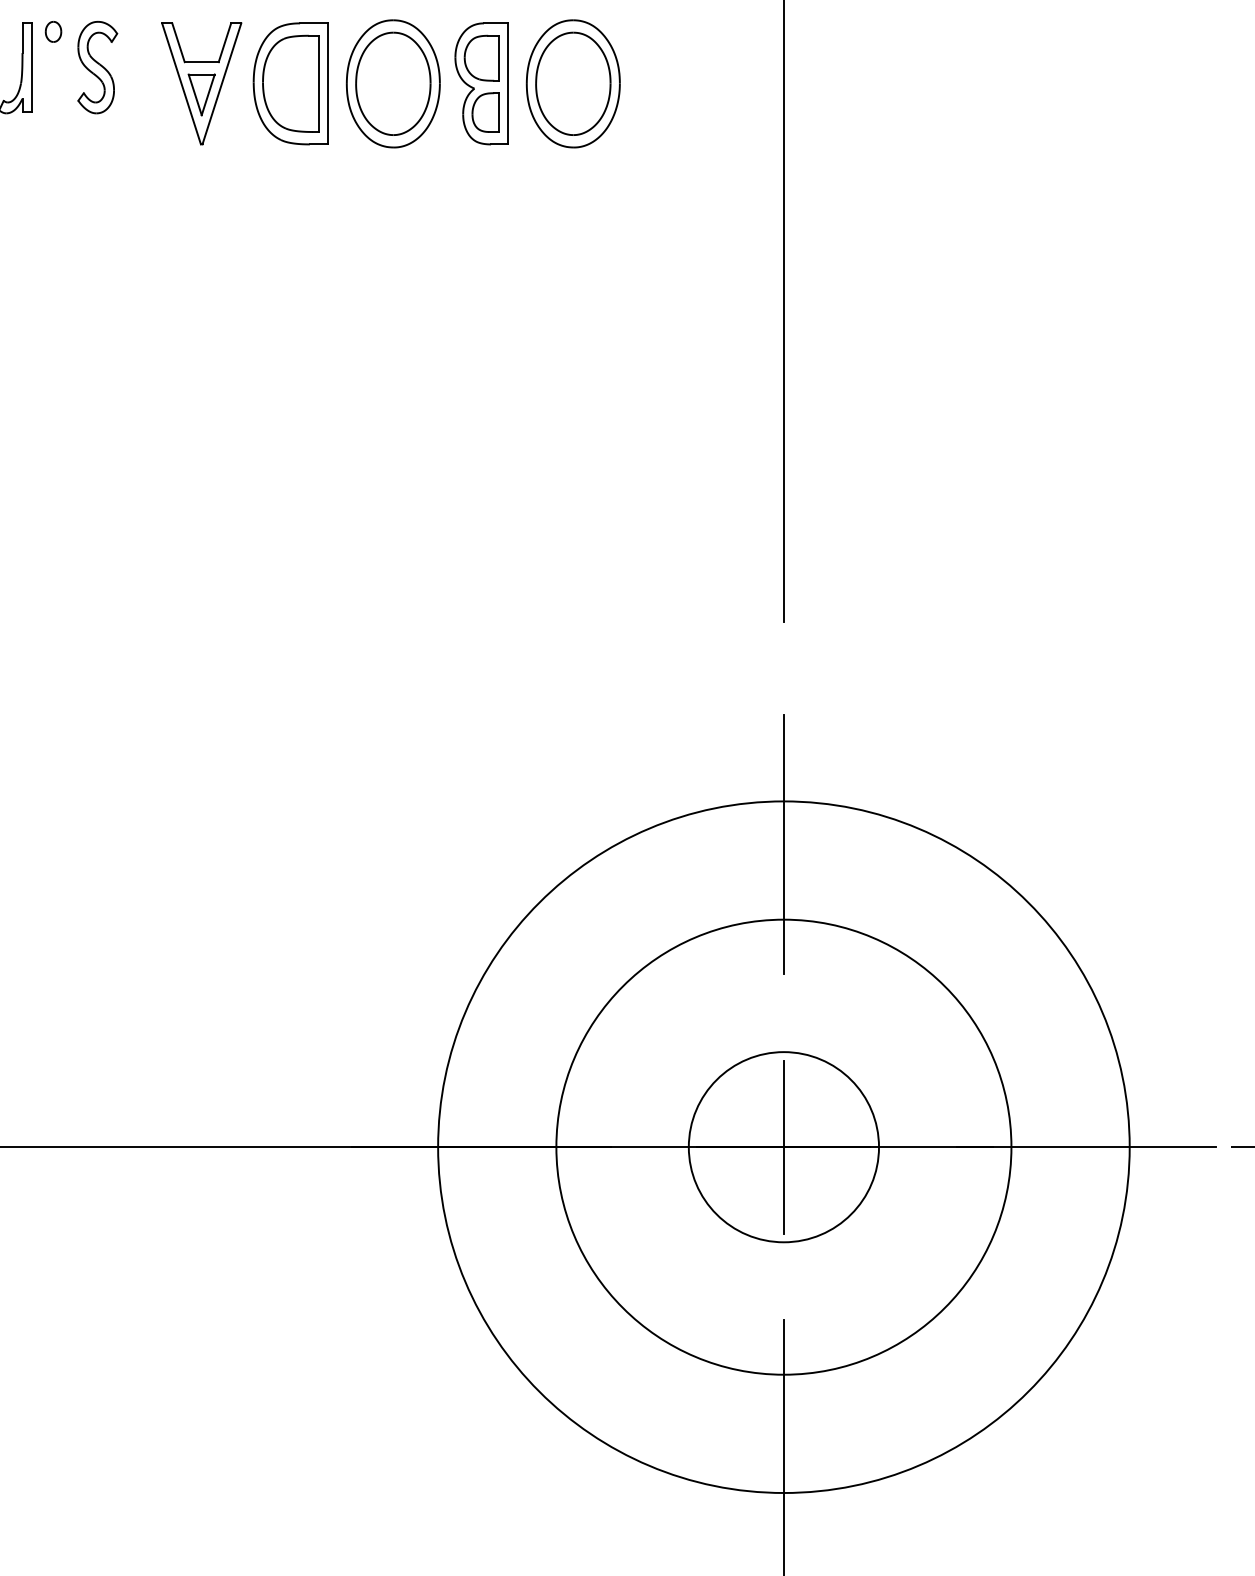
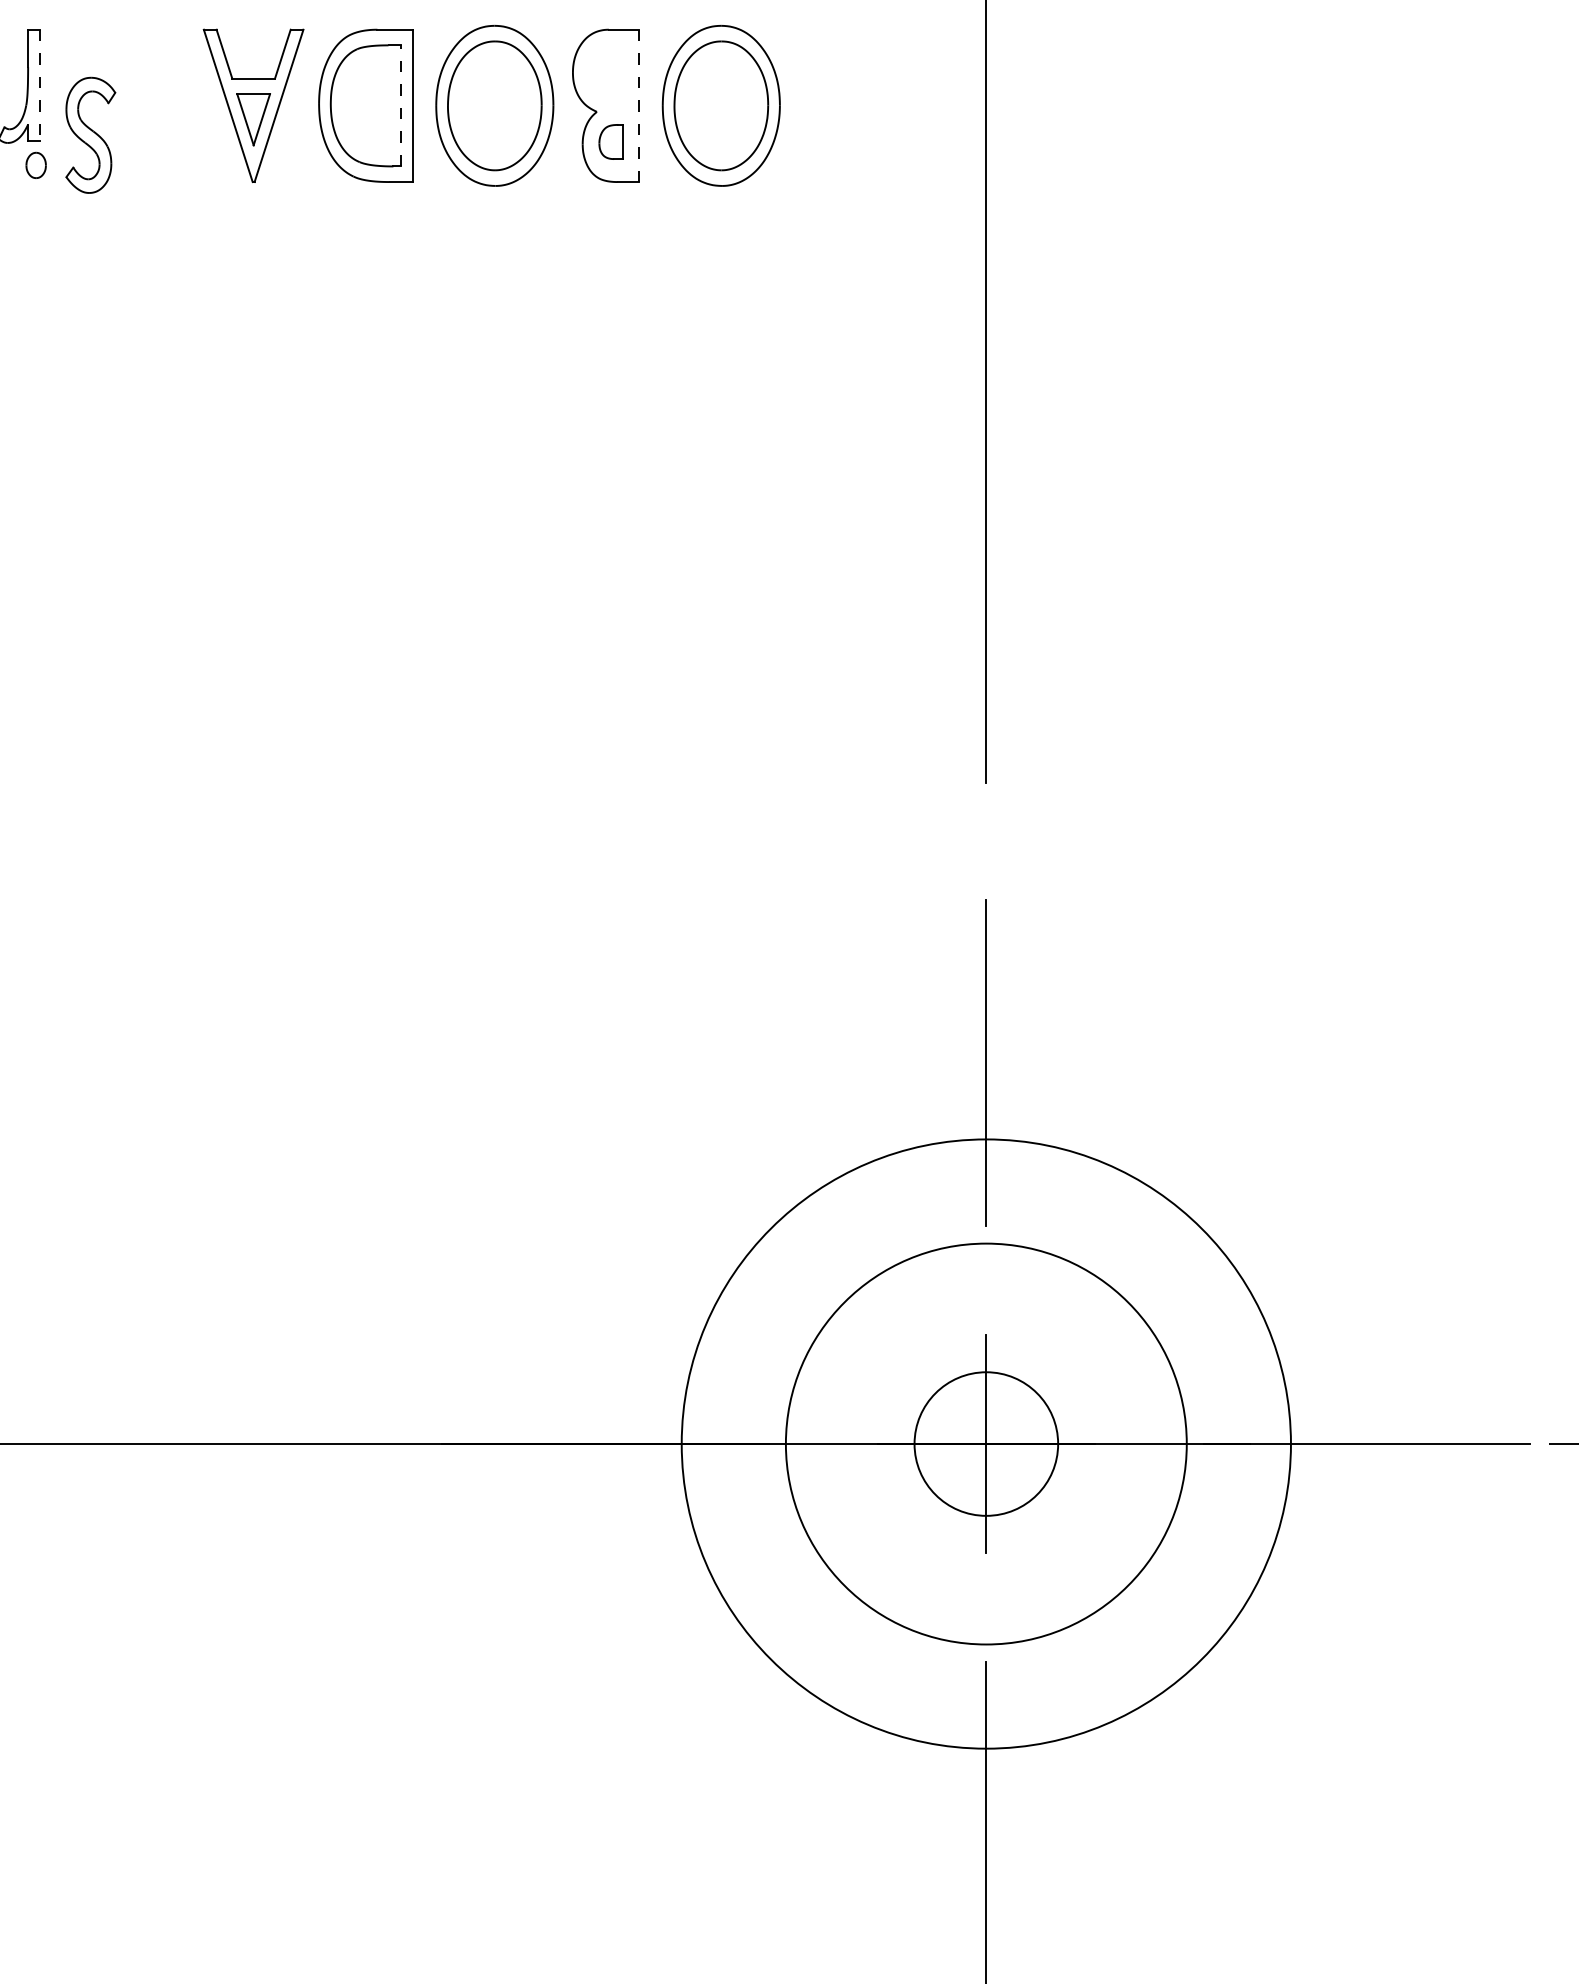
part: (53, 31) -> (35, 164), moved
part: (481, 58) -> (605, 73), removed
part: (97, 66) -> (90, 134), moved
line: (31, 67) -> (39, 85), solid -> dashed
line: (319, 83) -> (401, 105), solid -> dashed
line: (508, 84) -> (639, 106), solid -> dashed
part: (485, 112) -> (610, 141), size x0.7
circle: (784, 1146) -> (986, 1443), size x0.6
circle: (784, 1146) -> (986, 1443), size x0.7
circle: (784, 1146) -> (986, 1443), size x0.7

